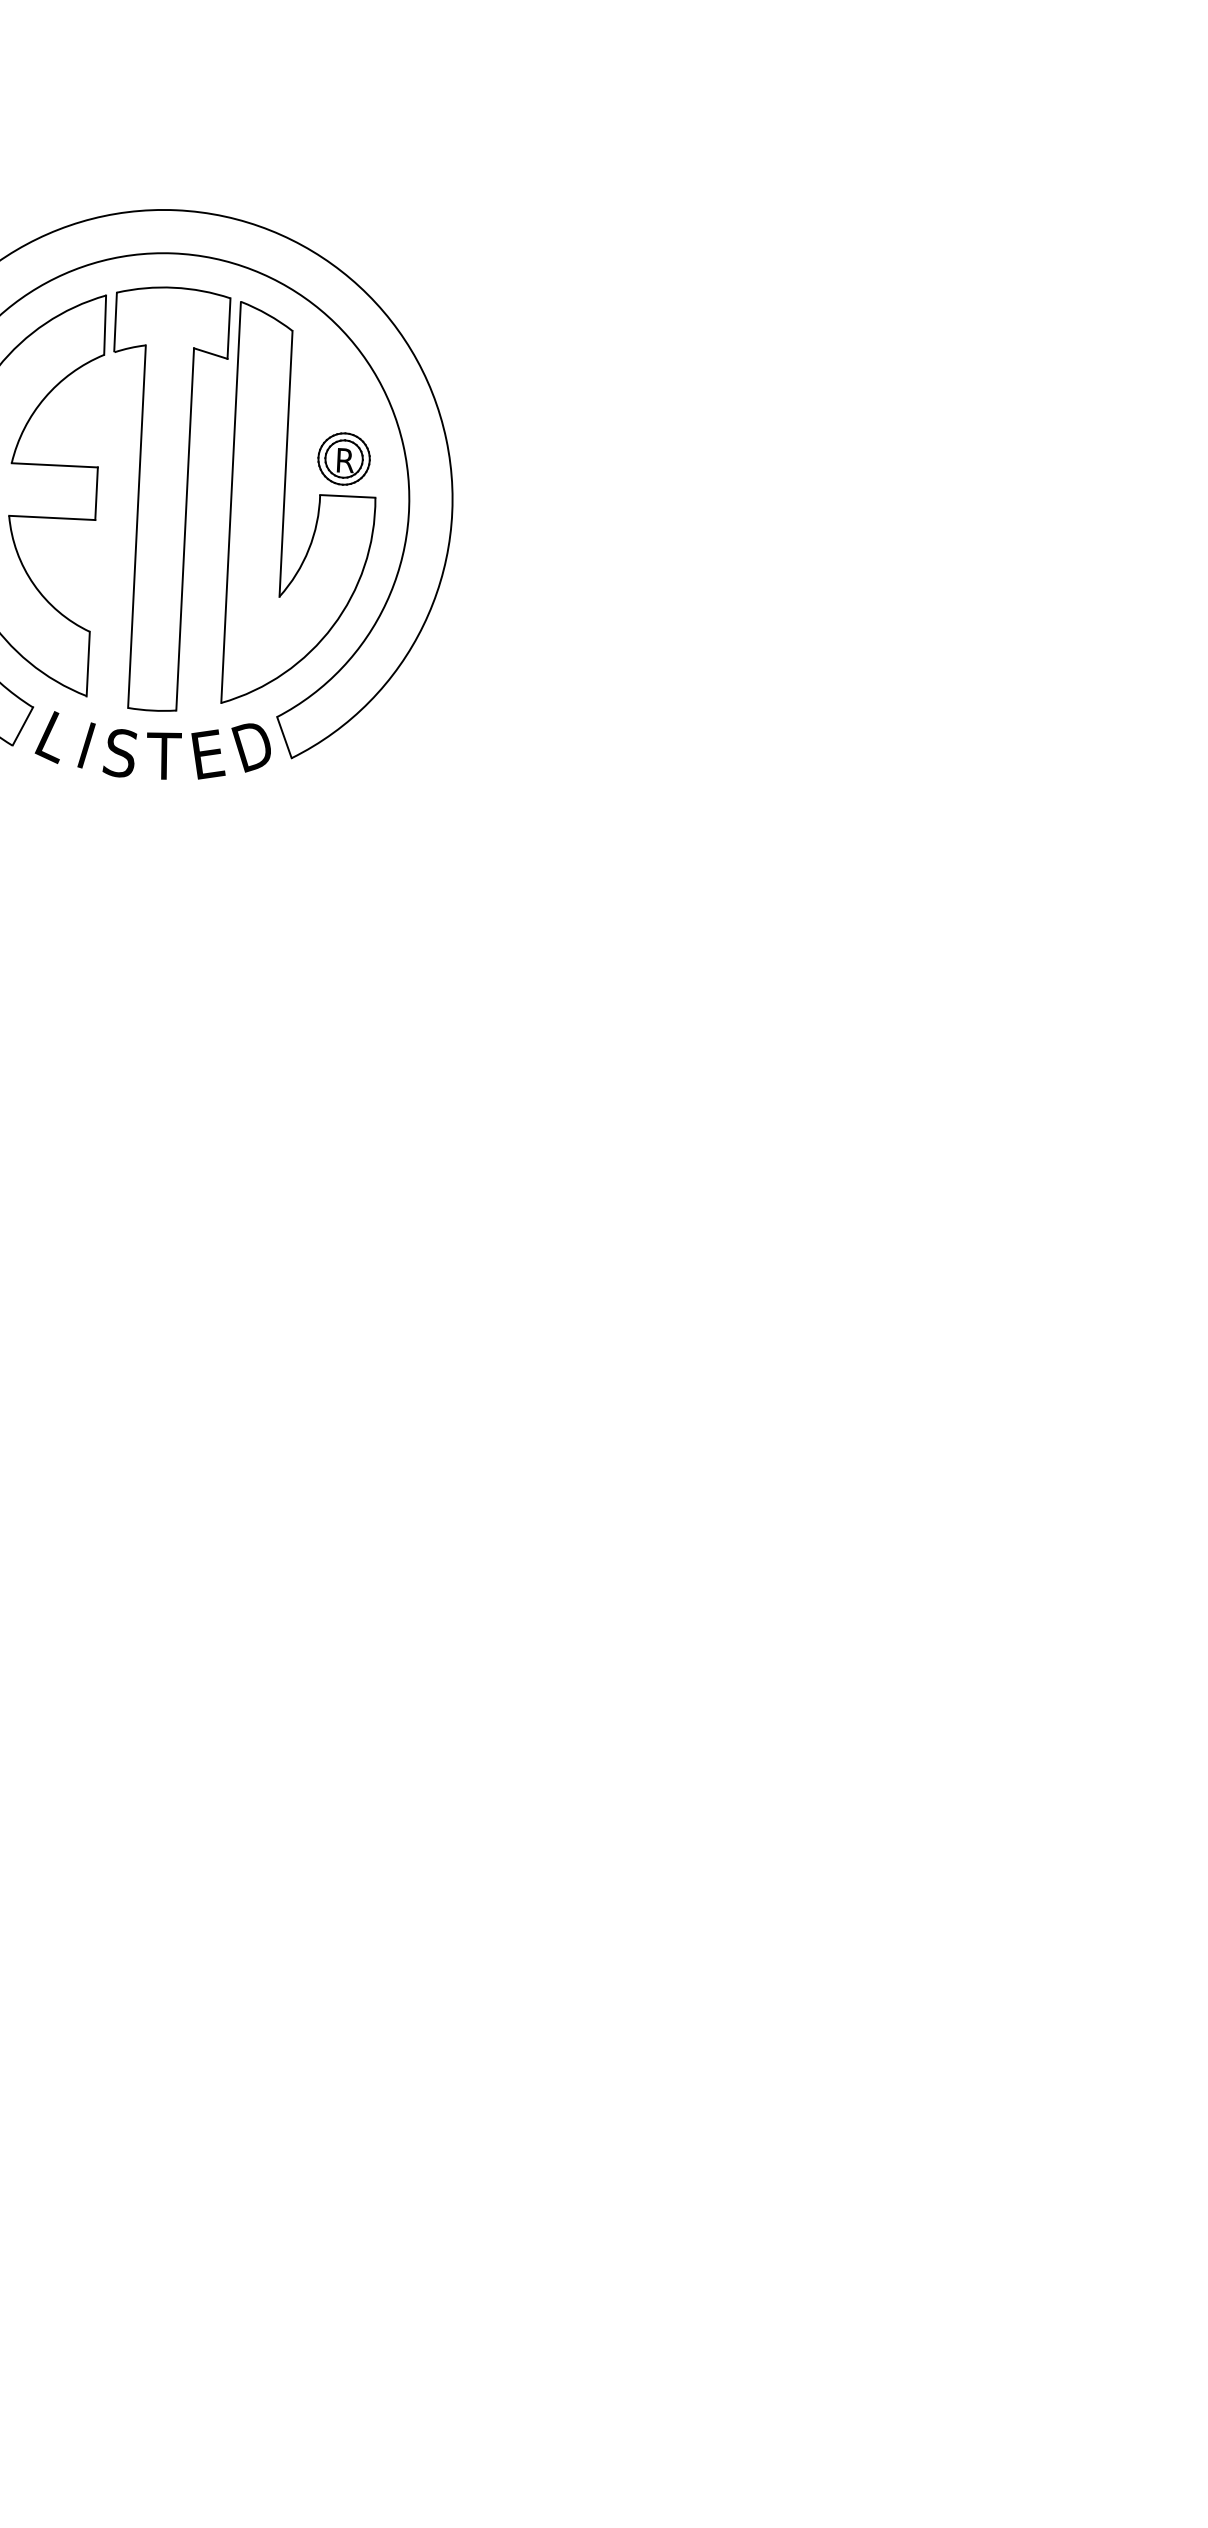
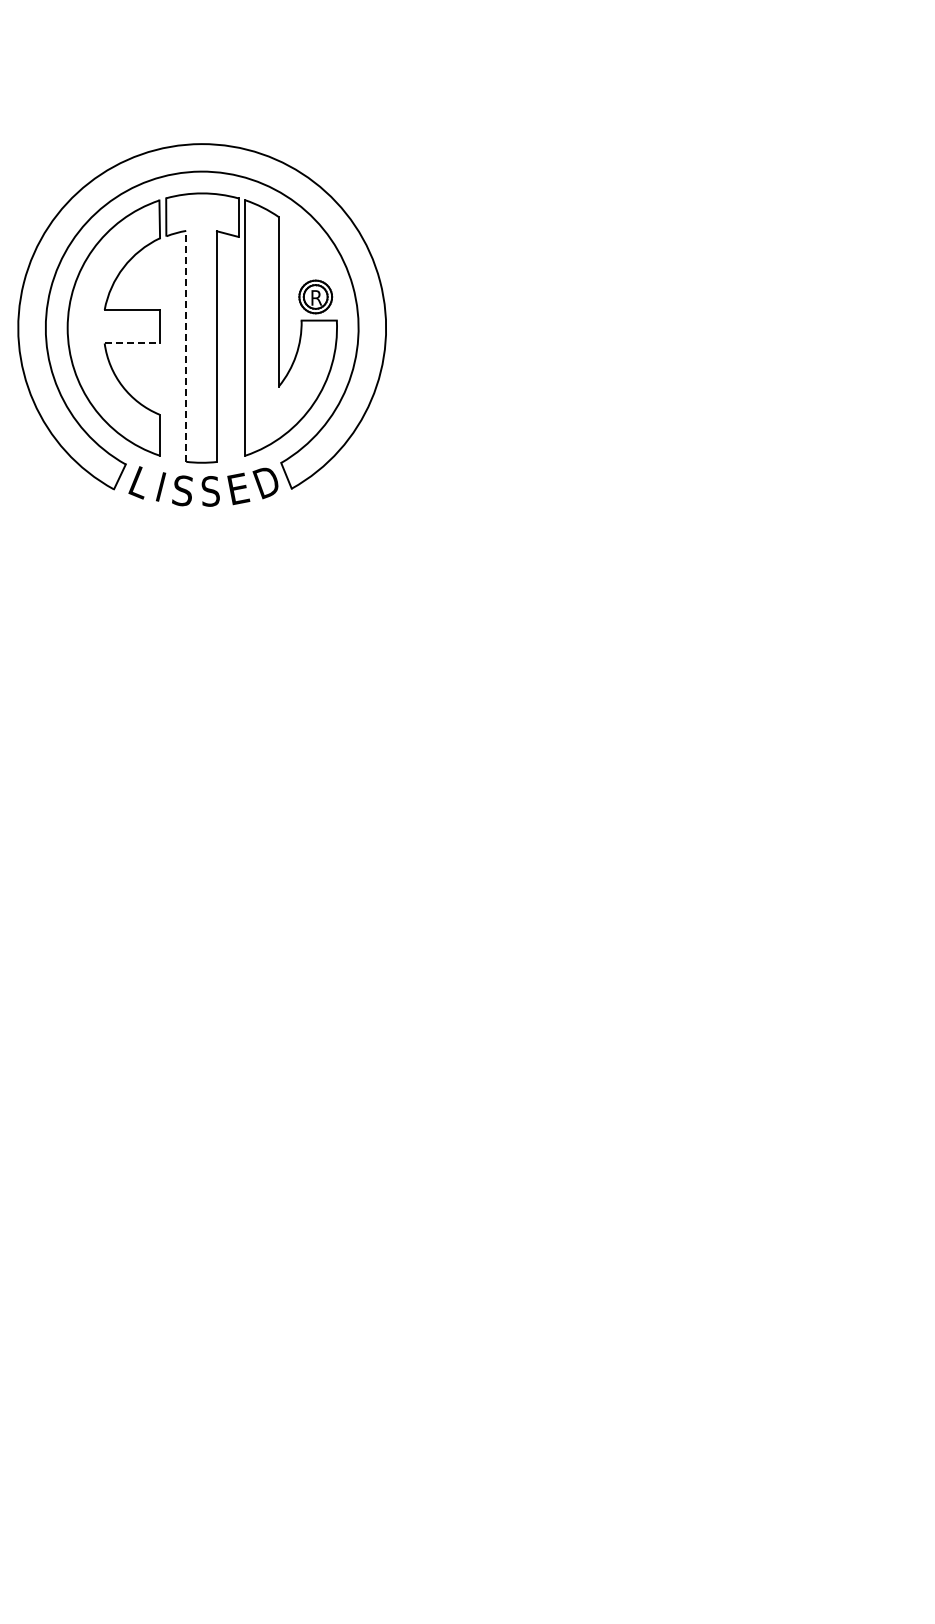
line: (52, 518) -> (132, 343), solid -> dashed
line: (137, 525) -> (186, 345), solid -> dashed
text: (163, 756) -> (210, 491), T -> S

